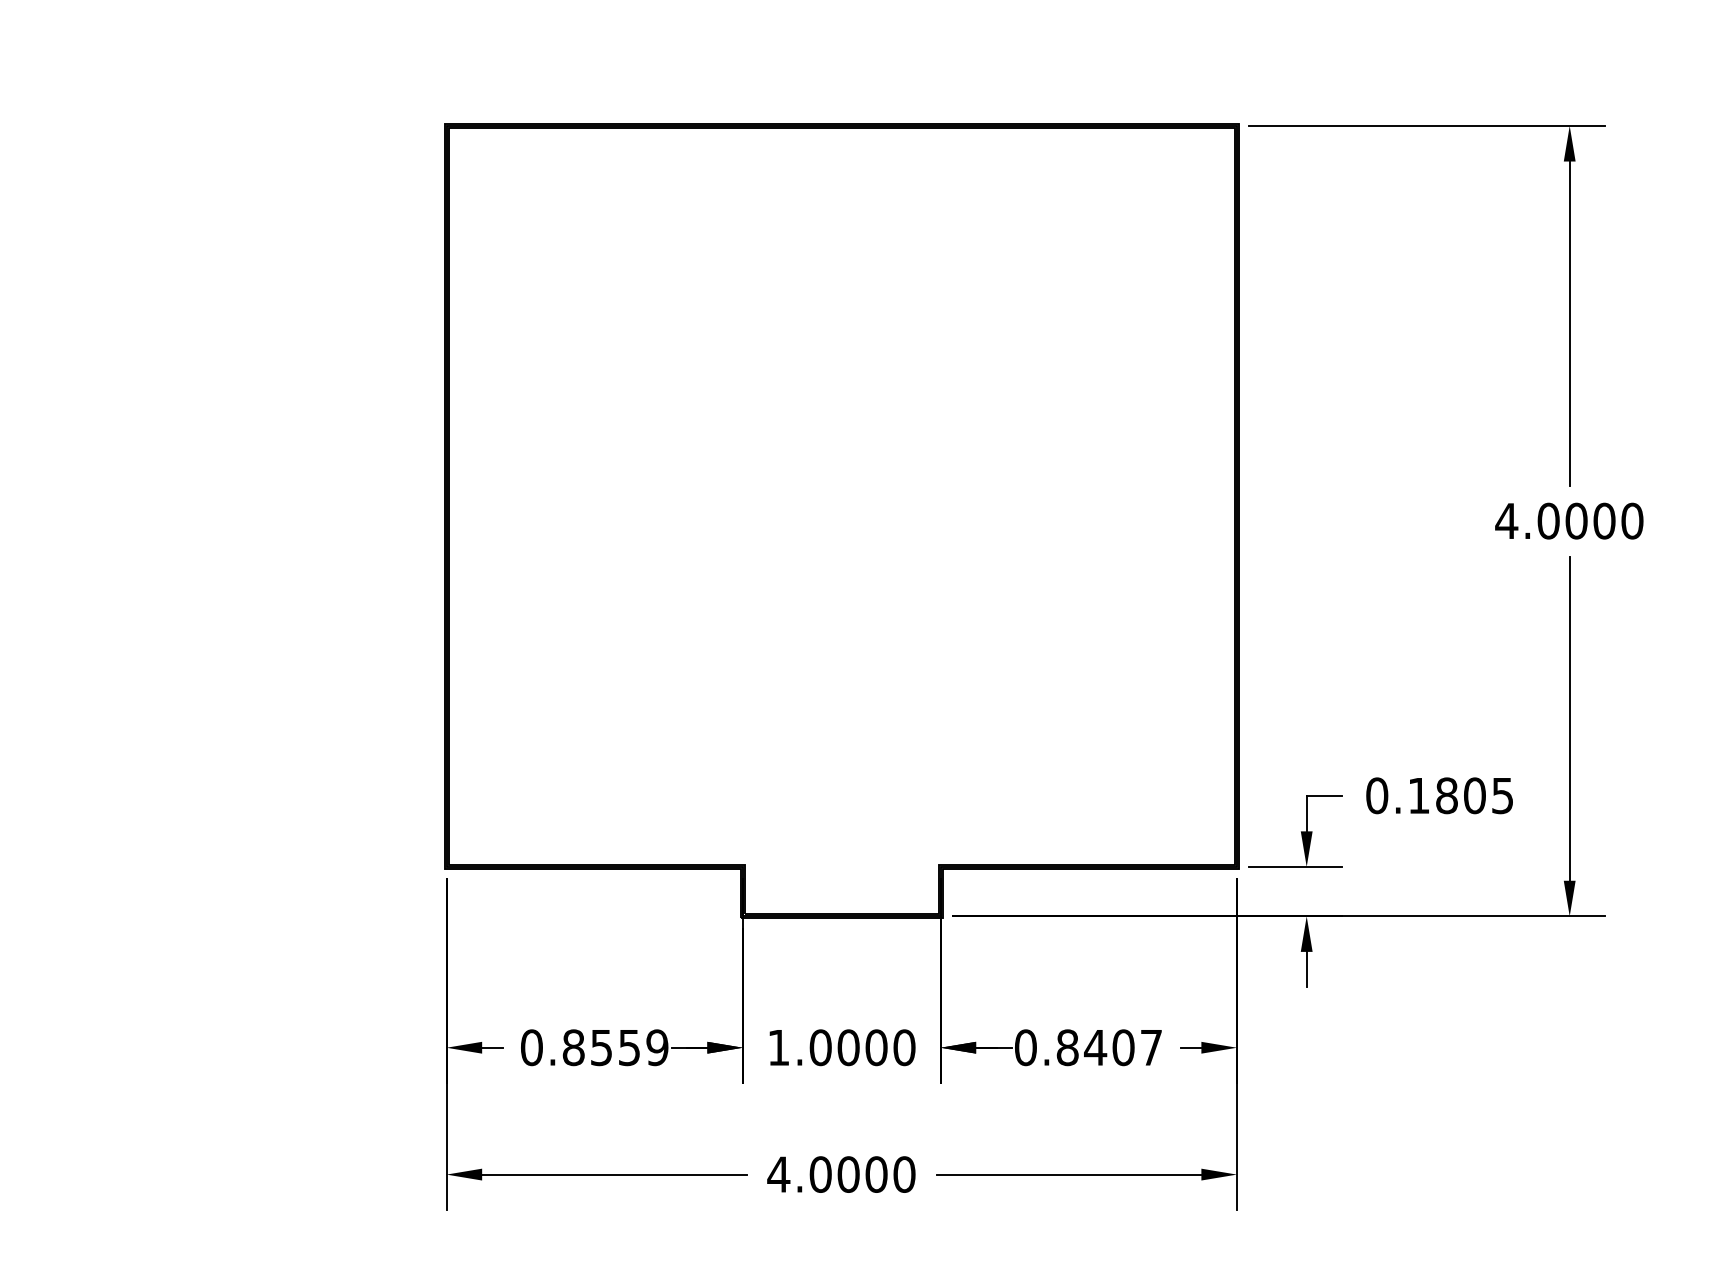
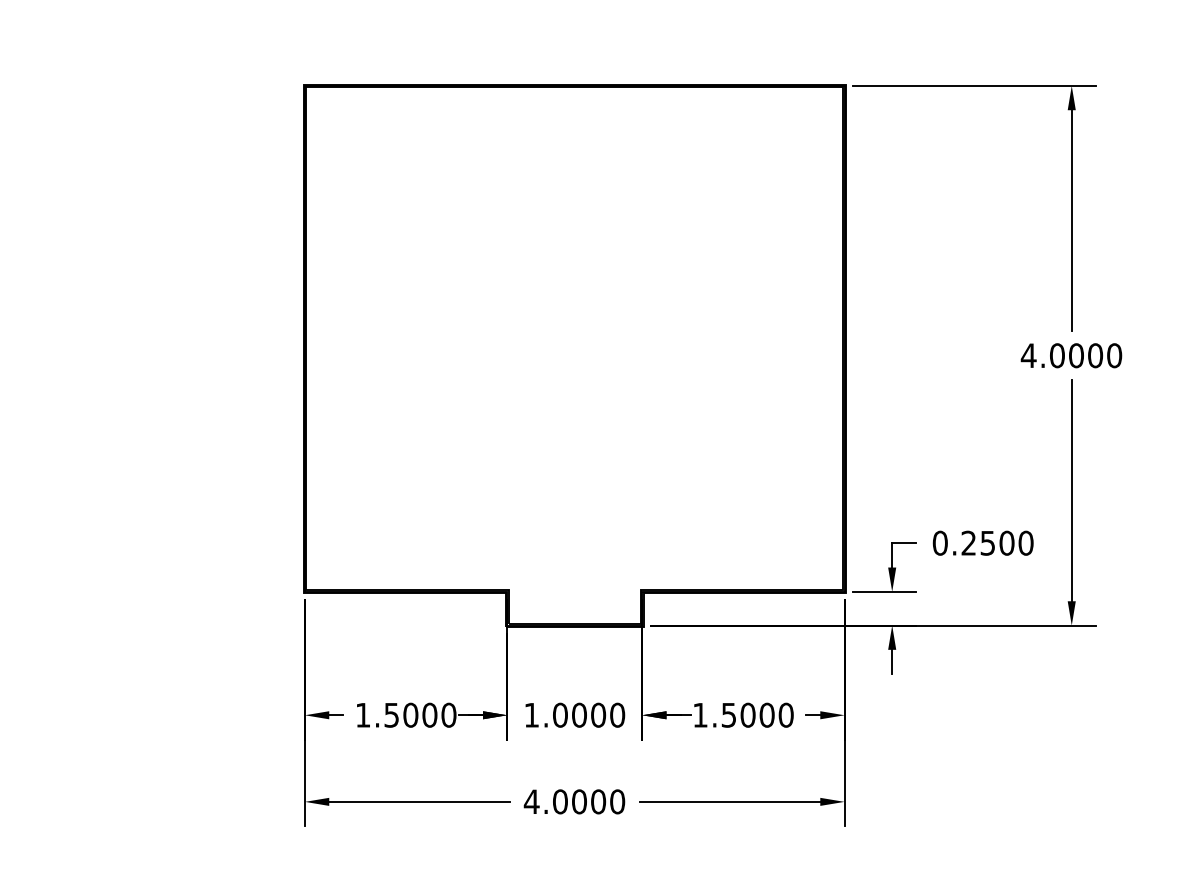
text: (1460, 794) -> (997, 542), 0.1805 -> 0.2500
text: (593, 1046) -> (405, 714), 0.8559 -> 1.5000
text: (1088, 1046) -> (743, 714), 0.8407 -> 1.5000

